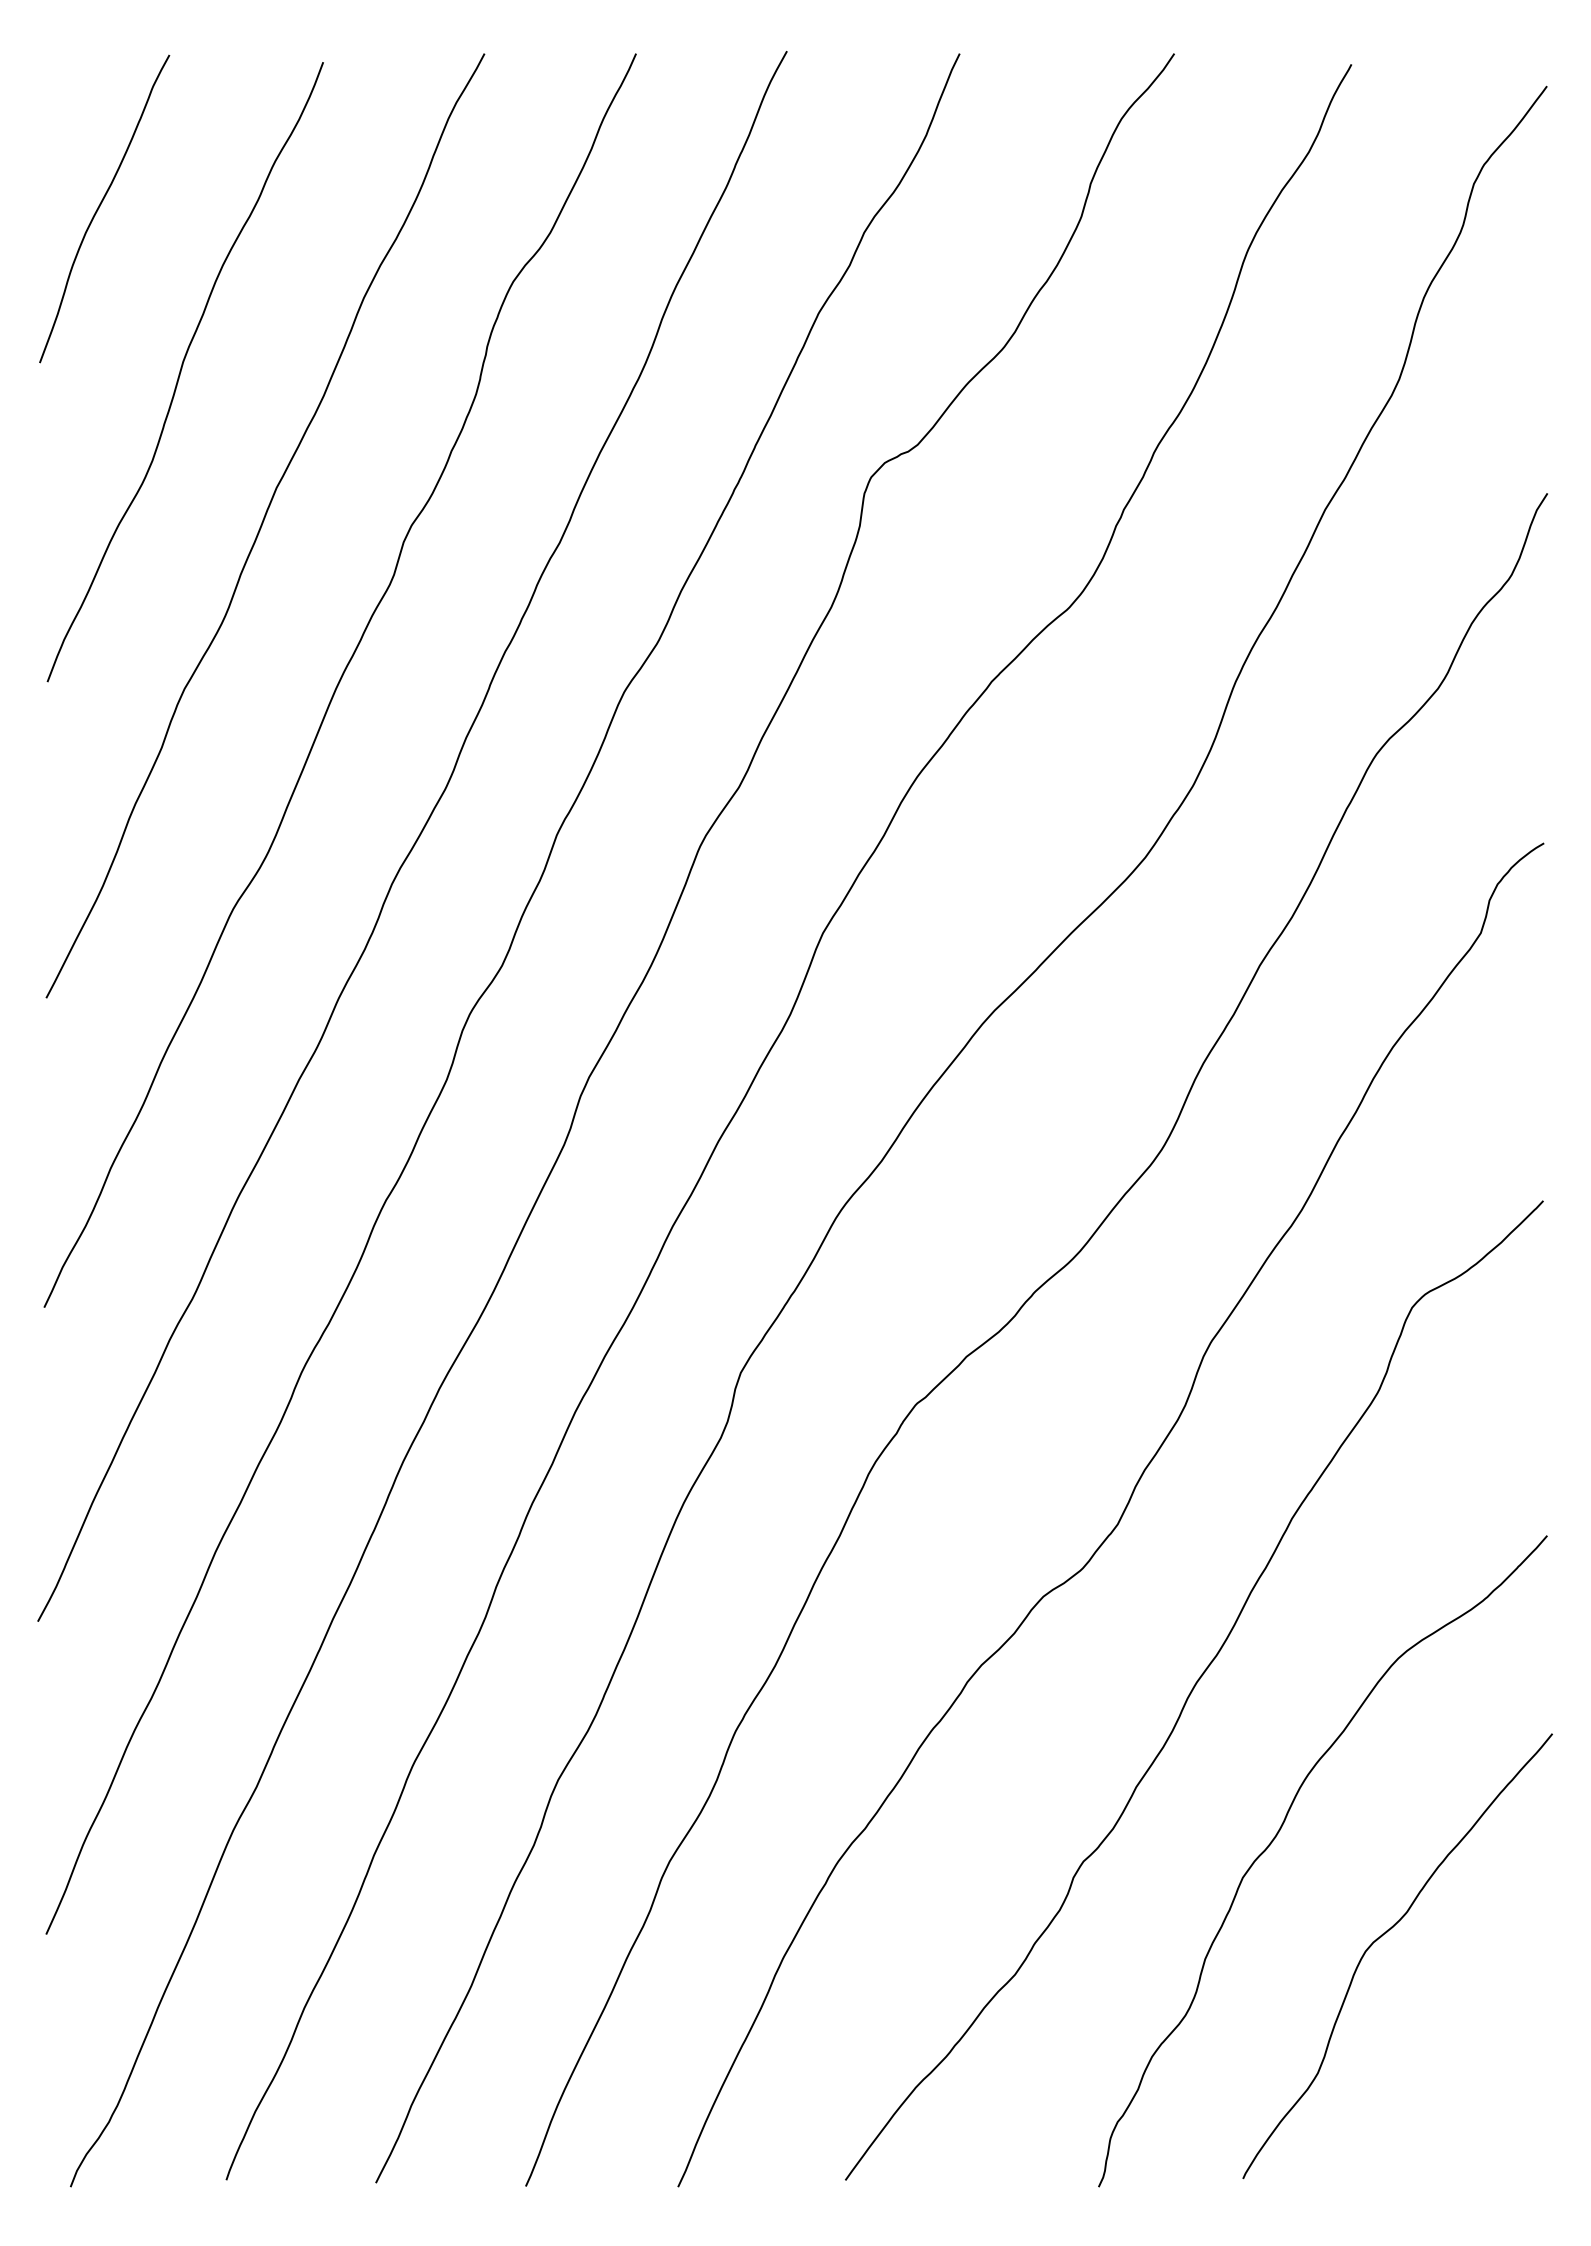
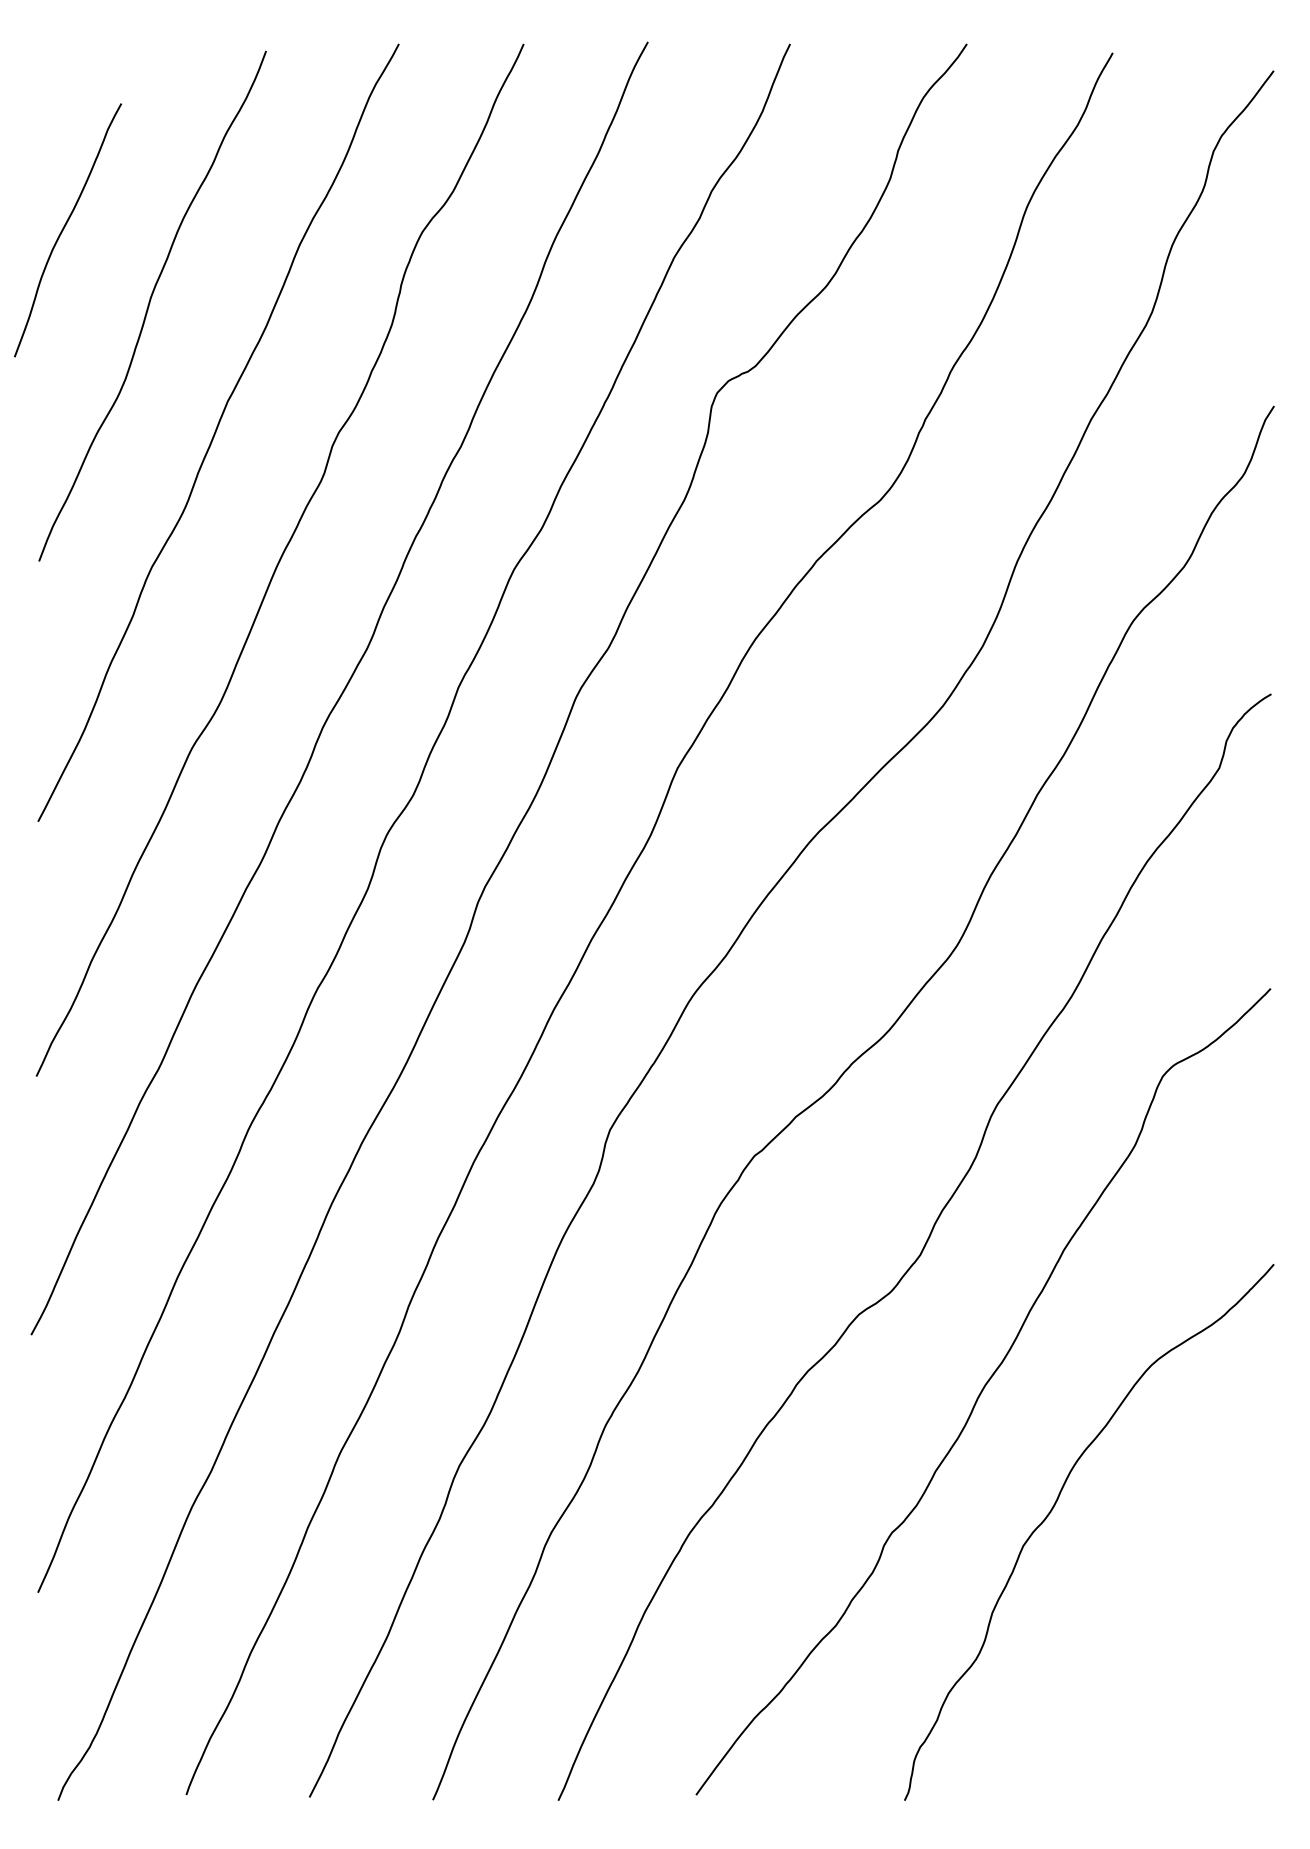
curve: (100, 206) -> (64, 228), moved
curve: (1381, 1937) -> (1137, 1595), removed

